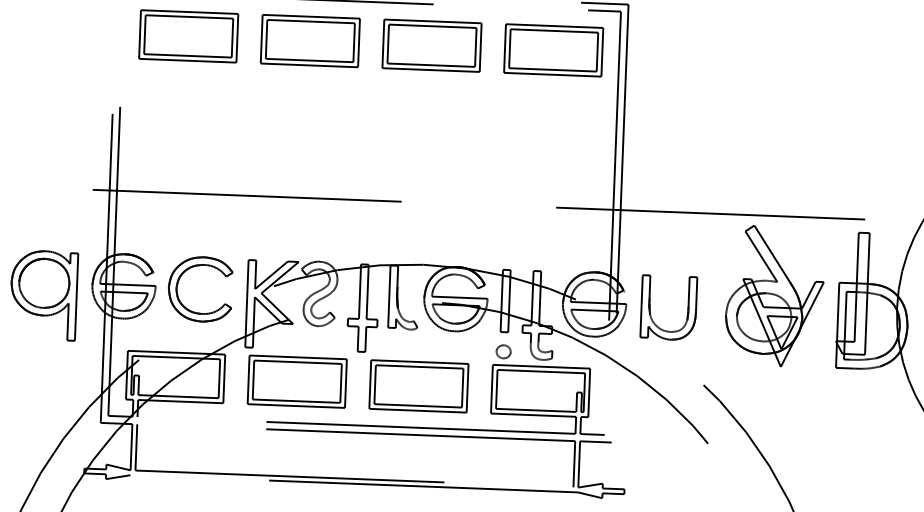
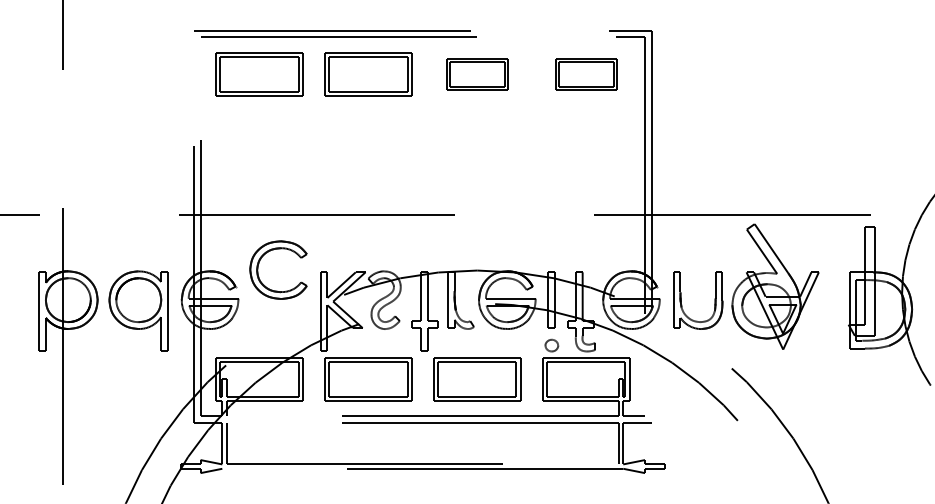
part: (432, 45) -> (477, 74), size x0.7
part: (554, 50) -> (586, 74), size x0.7
part: (195, 267) -> (273, 250), moved
part: (774, 296) -> (775, 286), moved

